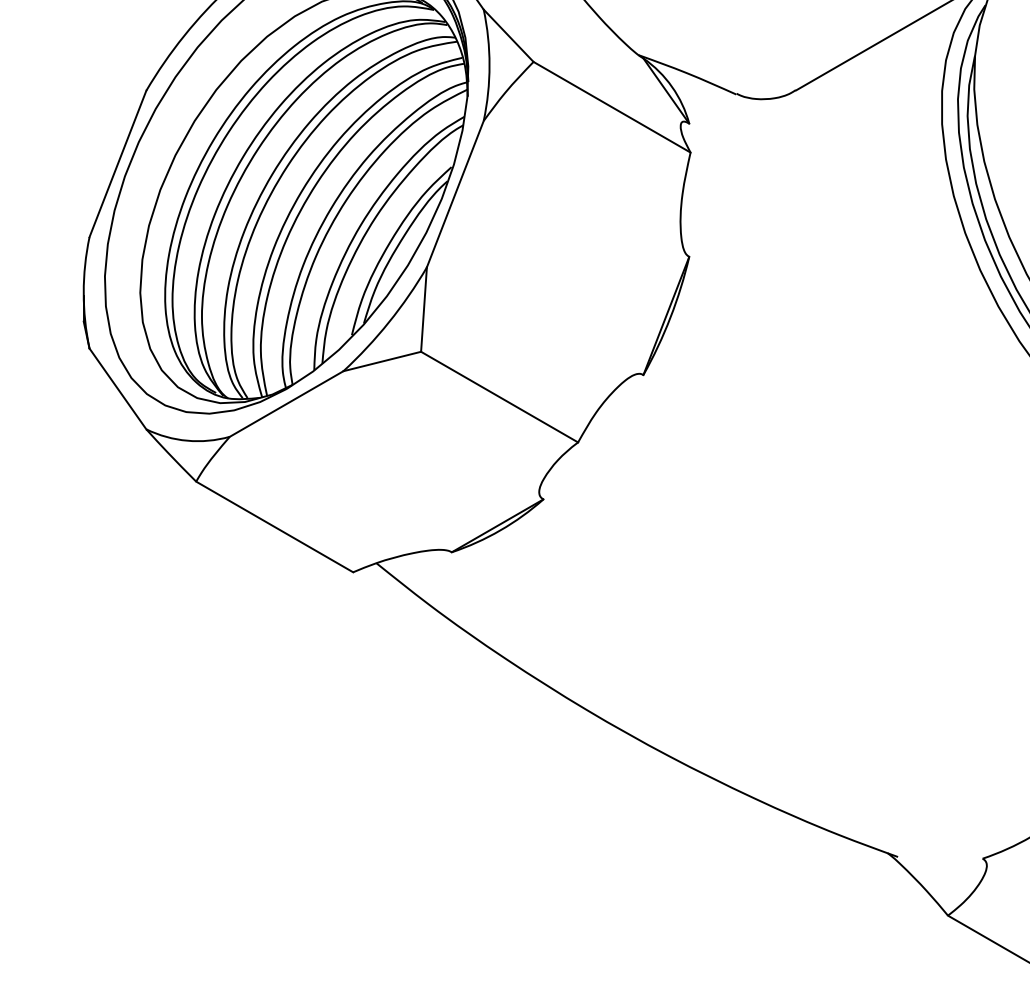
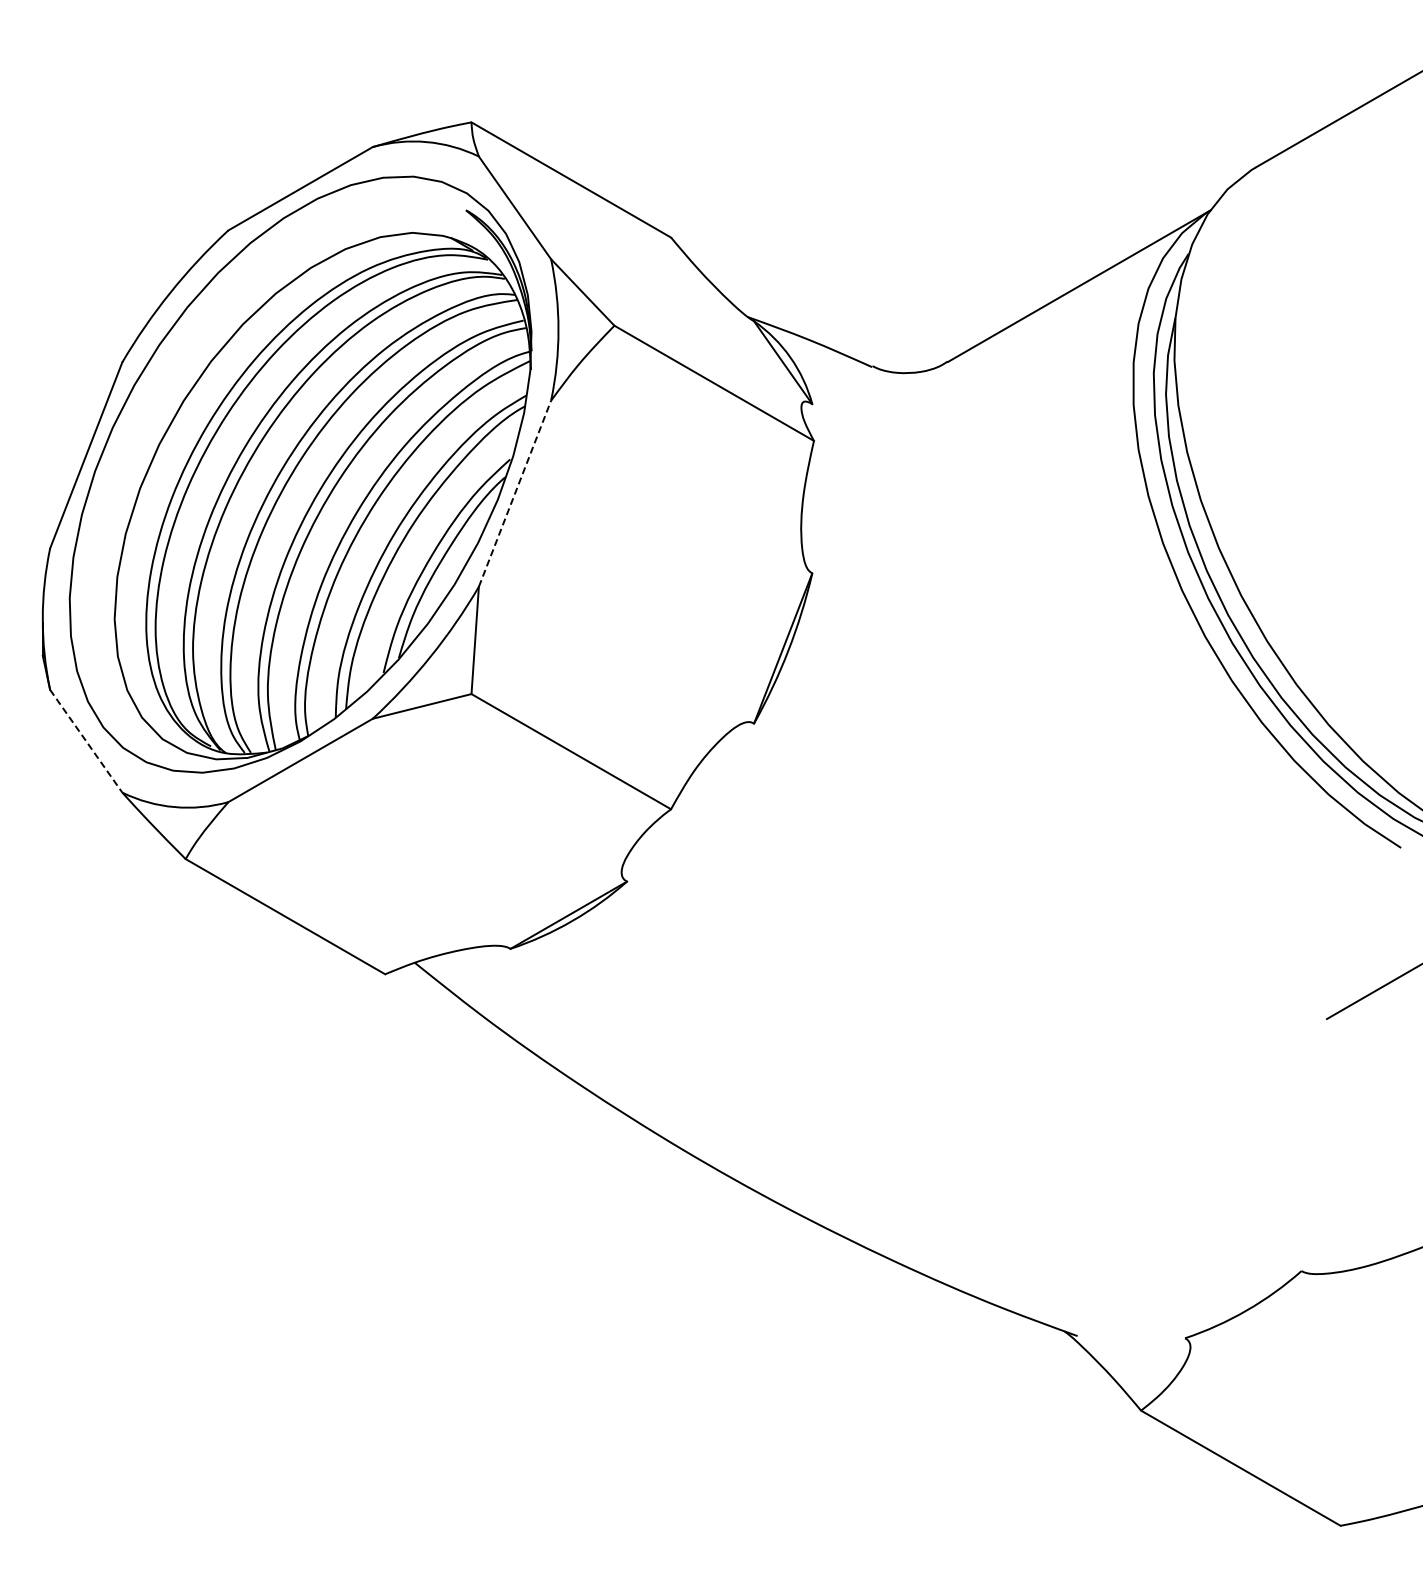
line: (455, 193) -> (515, 493), solid -> dashed
line: (118, 389) -> (86, 741), solid -> dashed

